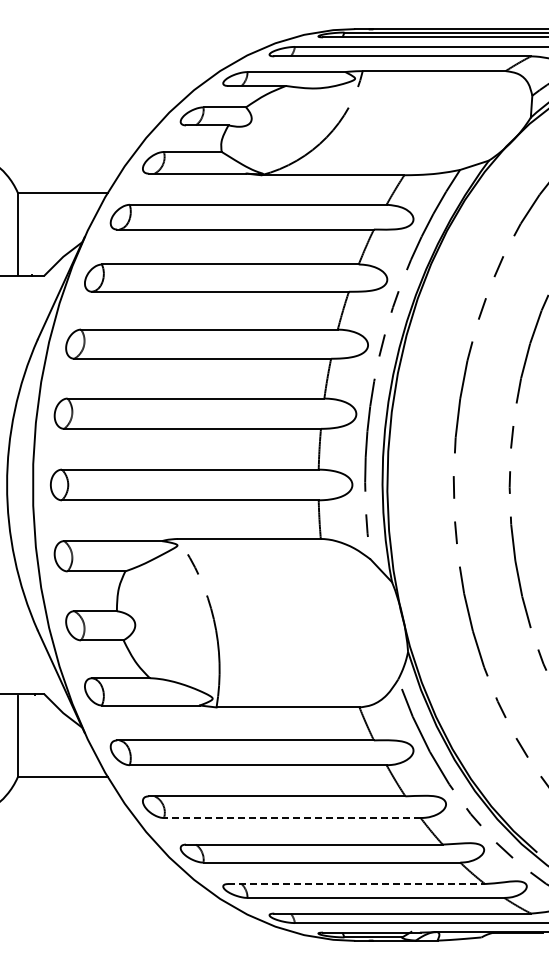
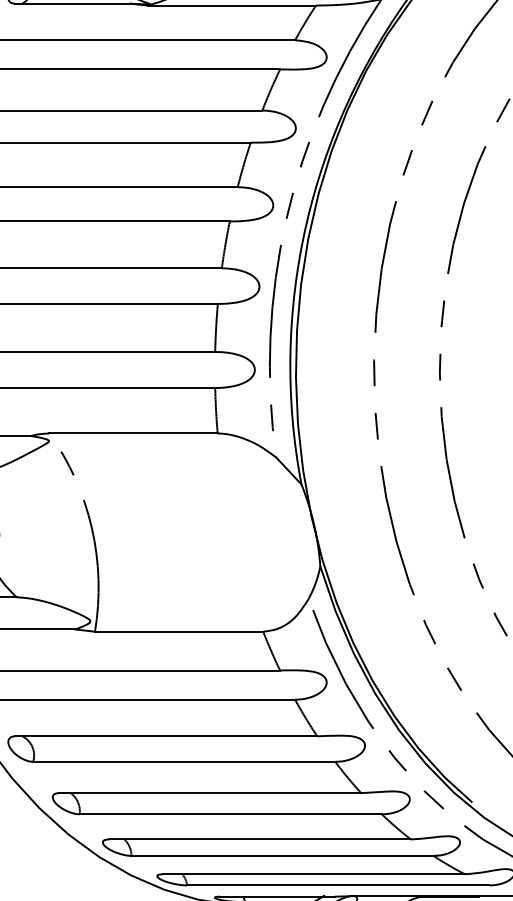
line: (291, 818) -> (183, 762), dashed -> solid
line: (357, 884) -> (260, 840), dashed -> solid

